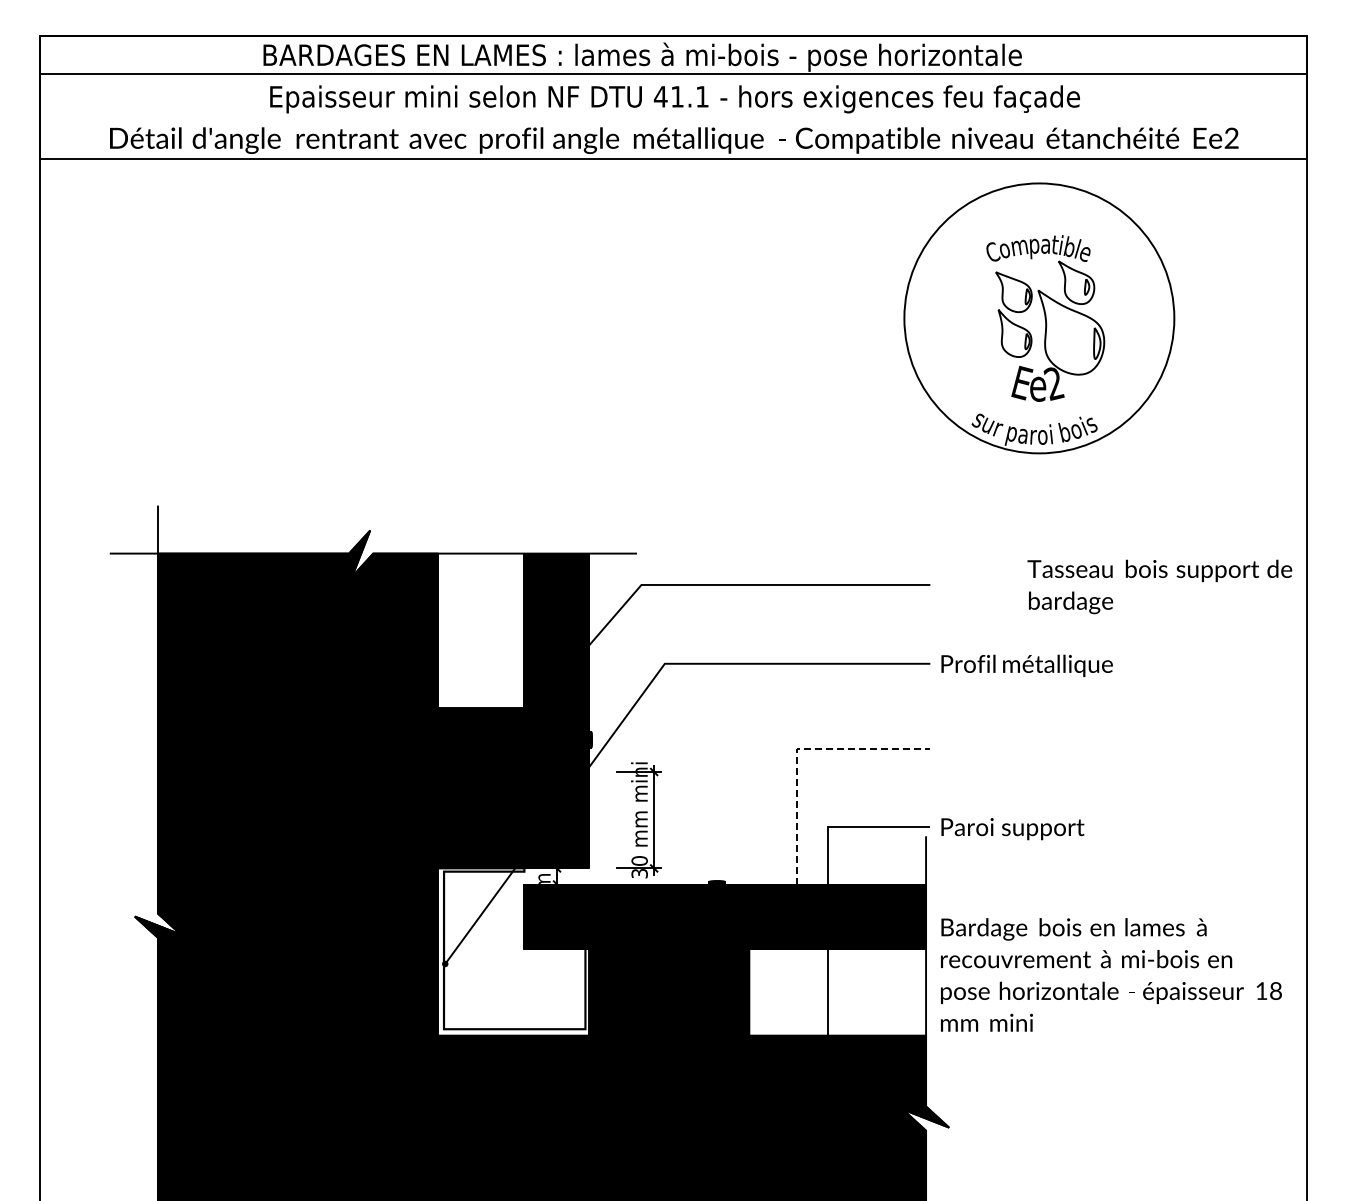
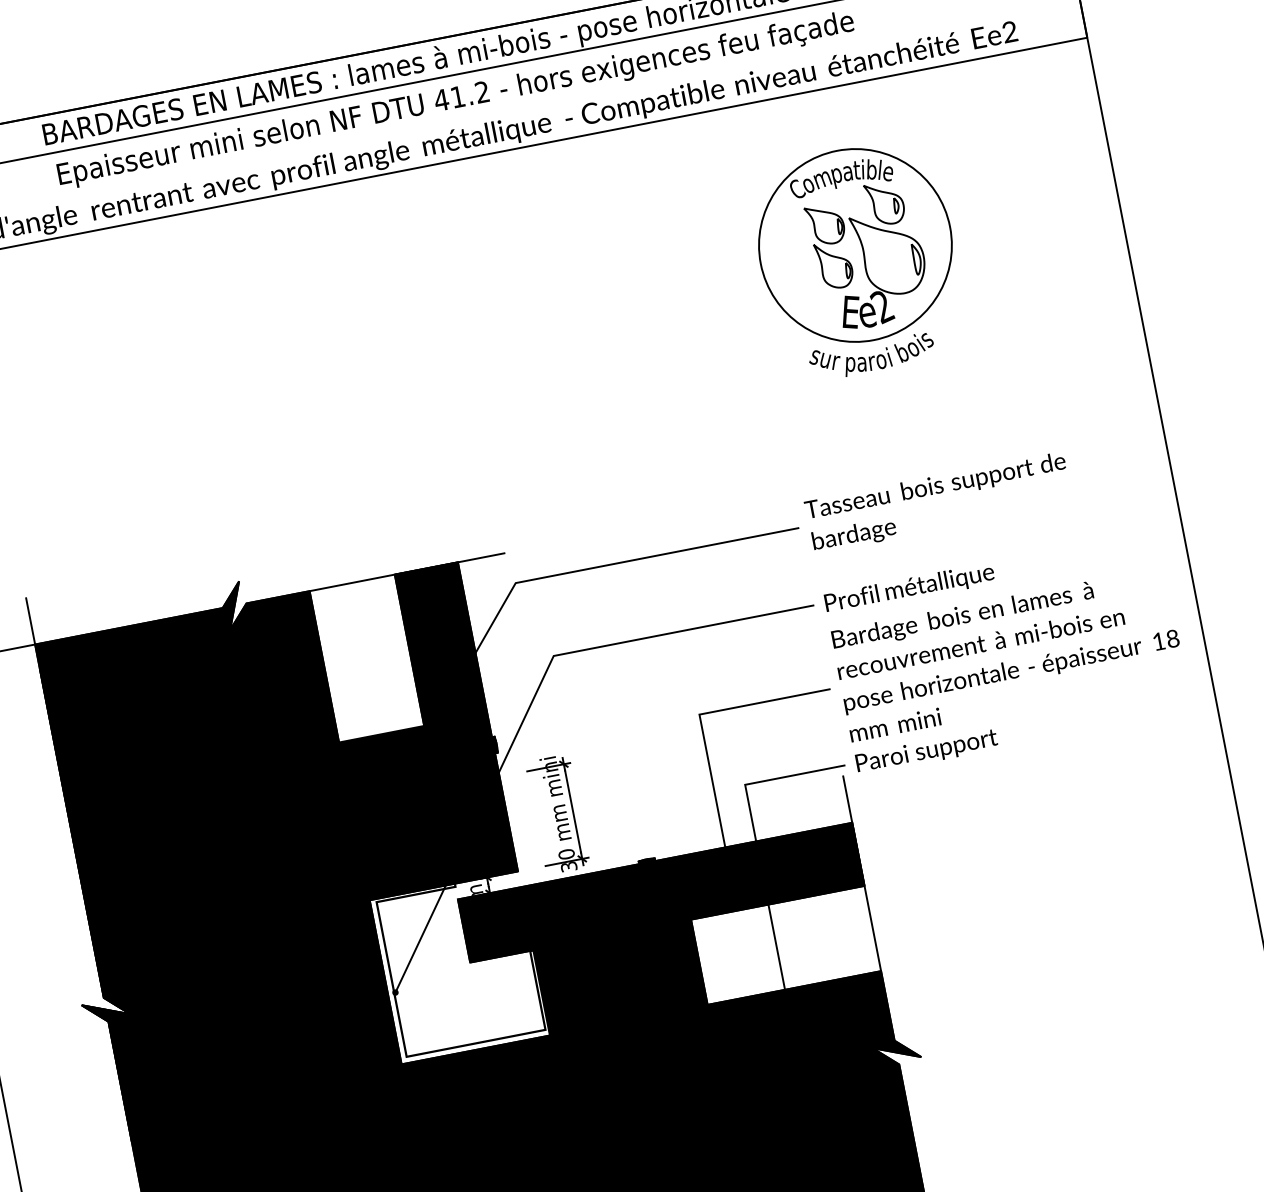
text: (702, 96) -> (482, 91), 41.1 -> 41.2
circle: (1038, 318) -> (854, 245), size x0.71
text: (1159, 586) -> (938, 502), moved
line: (796, 766) -> (702, 731), dashed -> solid
text: (1111, 974) -> (1008, 653), moved

